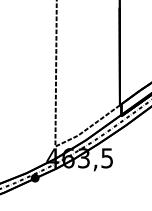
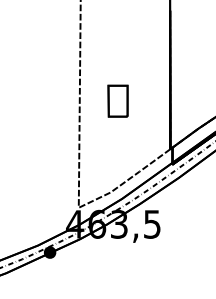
part: (82, 71) -> (117, 101), added

